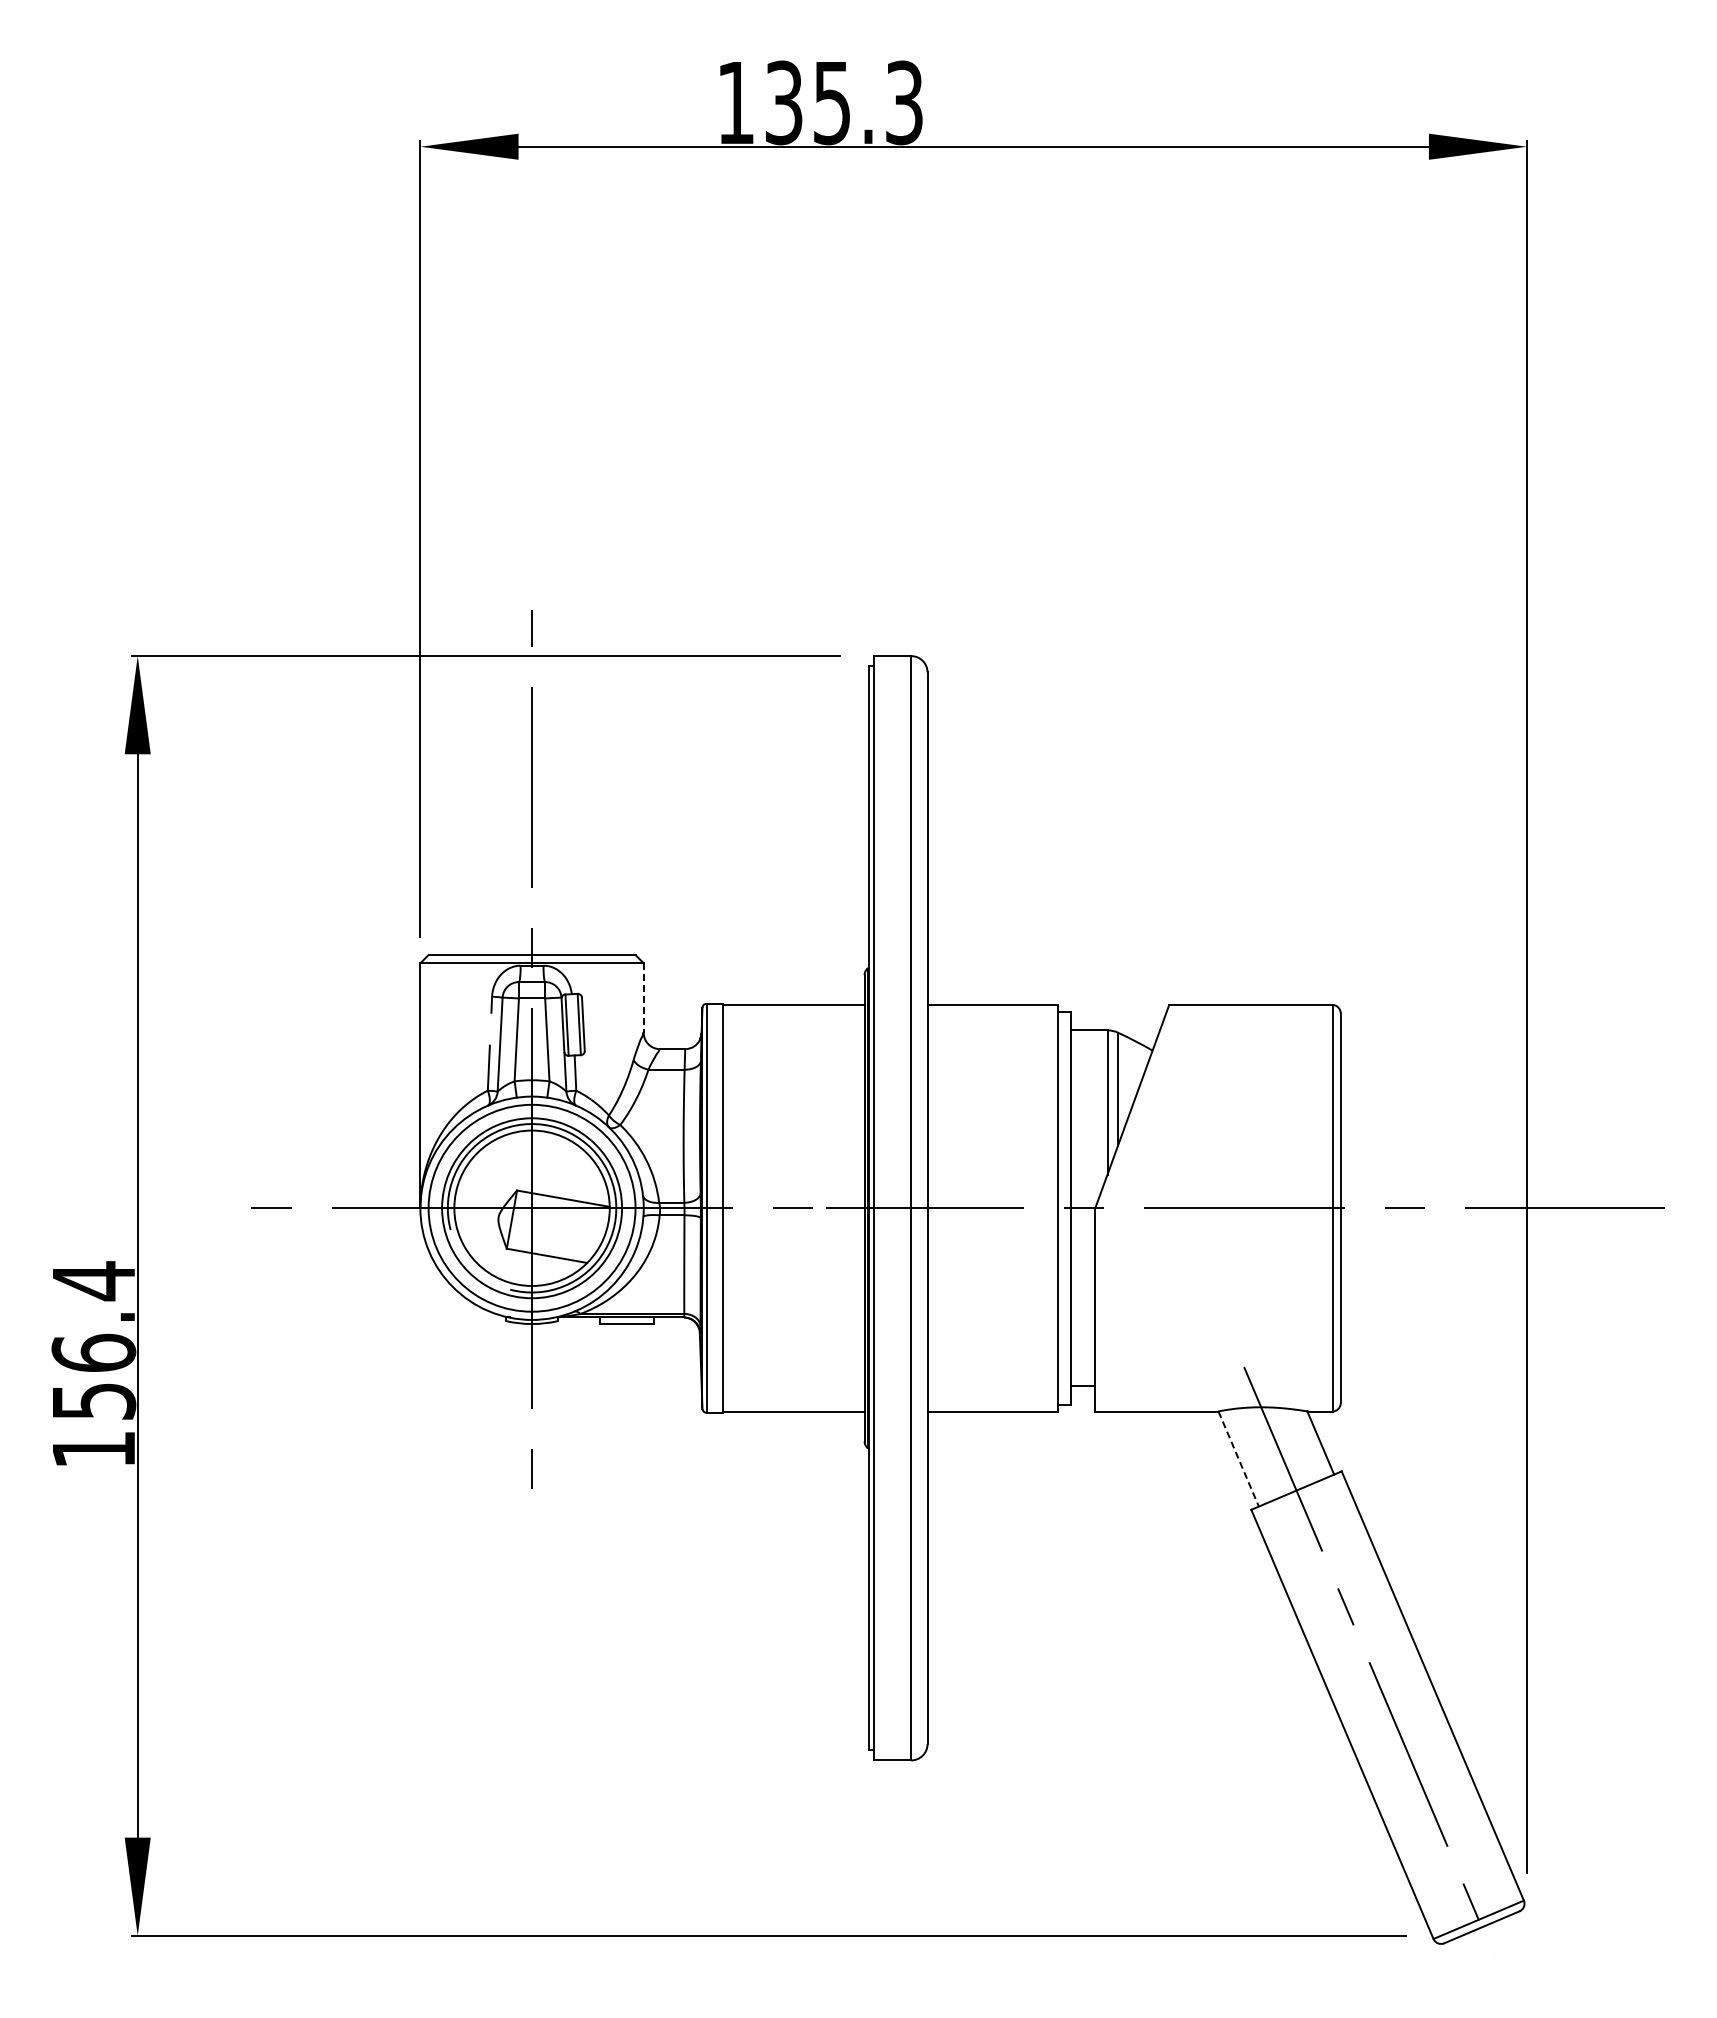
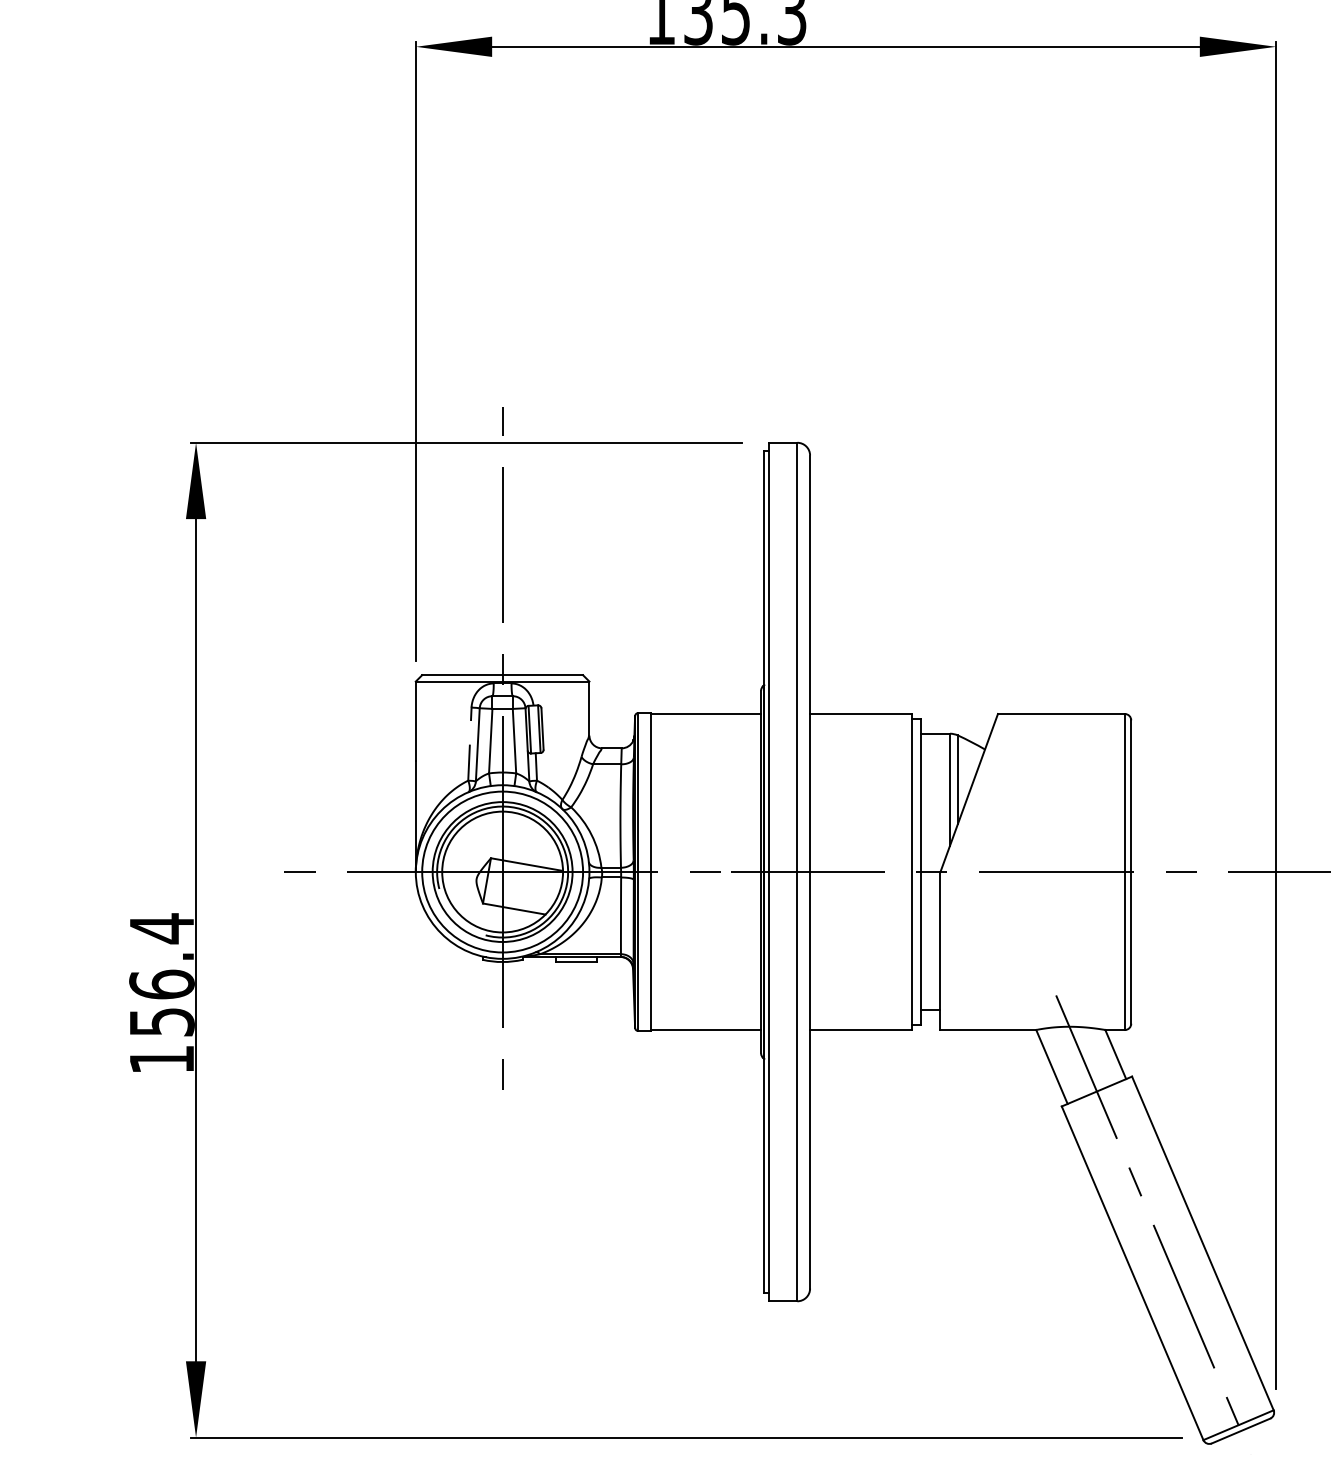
line: (643, 998) -> (589, 708), dashed -> solid
line: (1238, 1459) -> (1051, 1067), dashed -> solid

